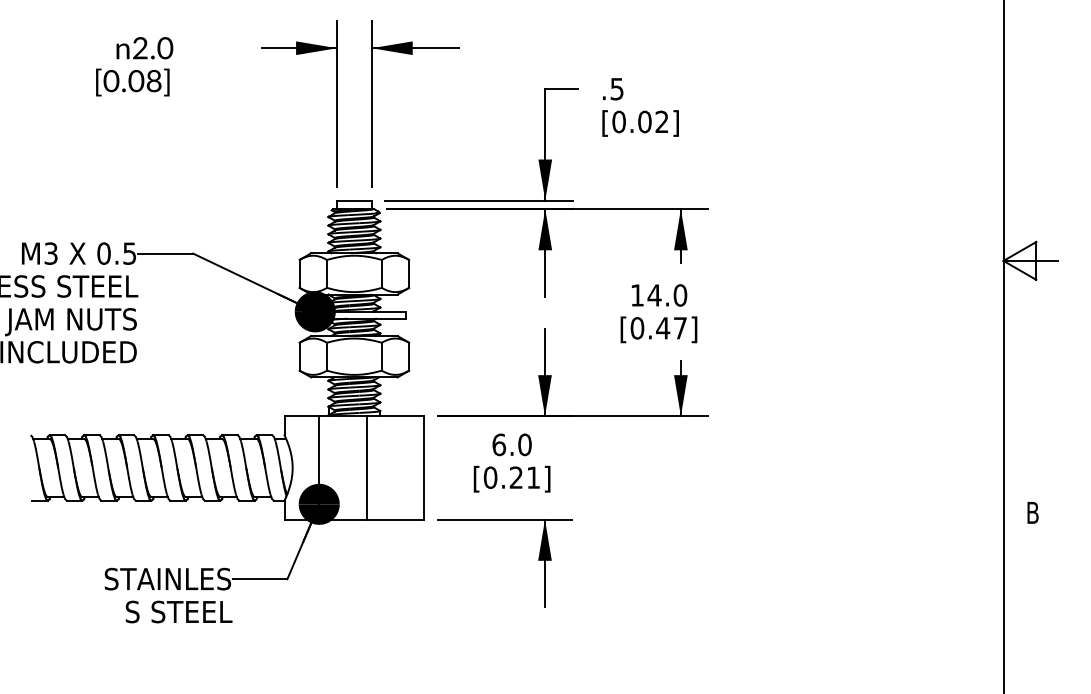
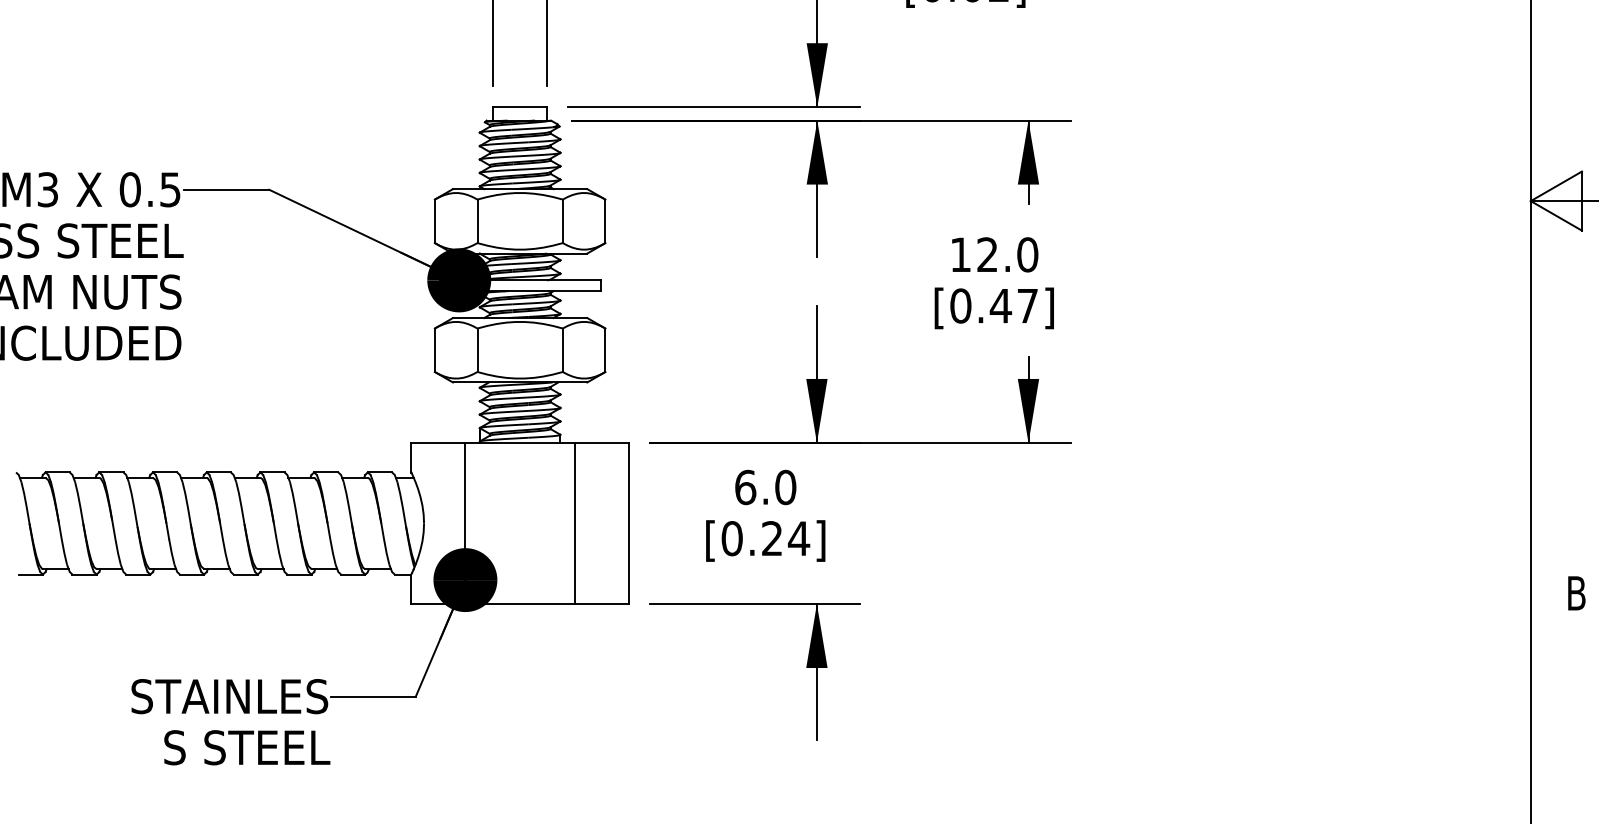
text: (654, 295) -> (987, 254), 14.0 -> 12.0
line: (366, 467) -> (574, 522), moved
text: (533, 477) -> (799, 538), [0.21] -> [0.24]

